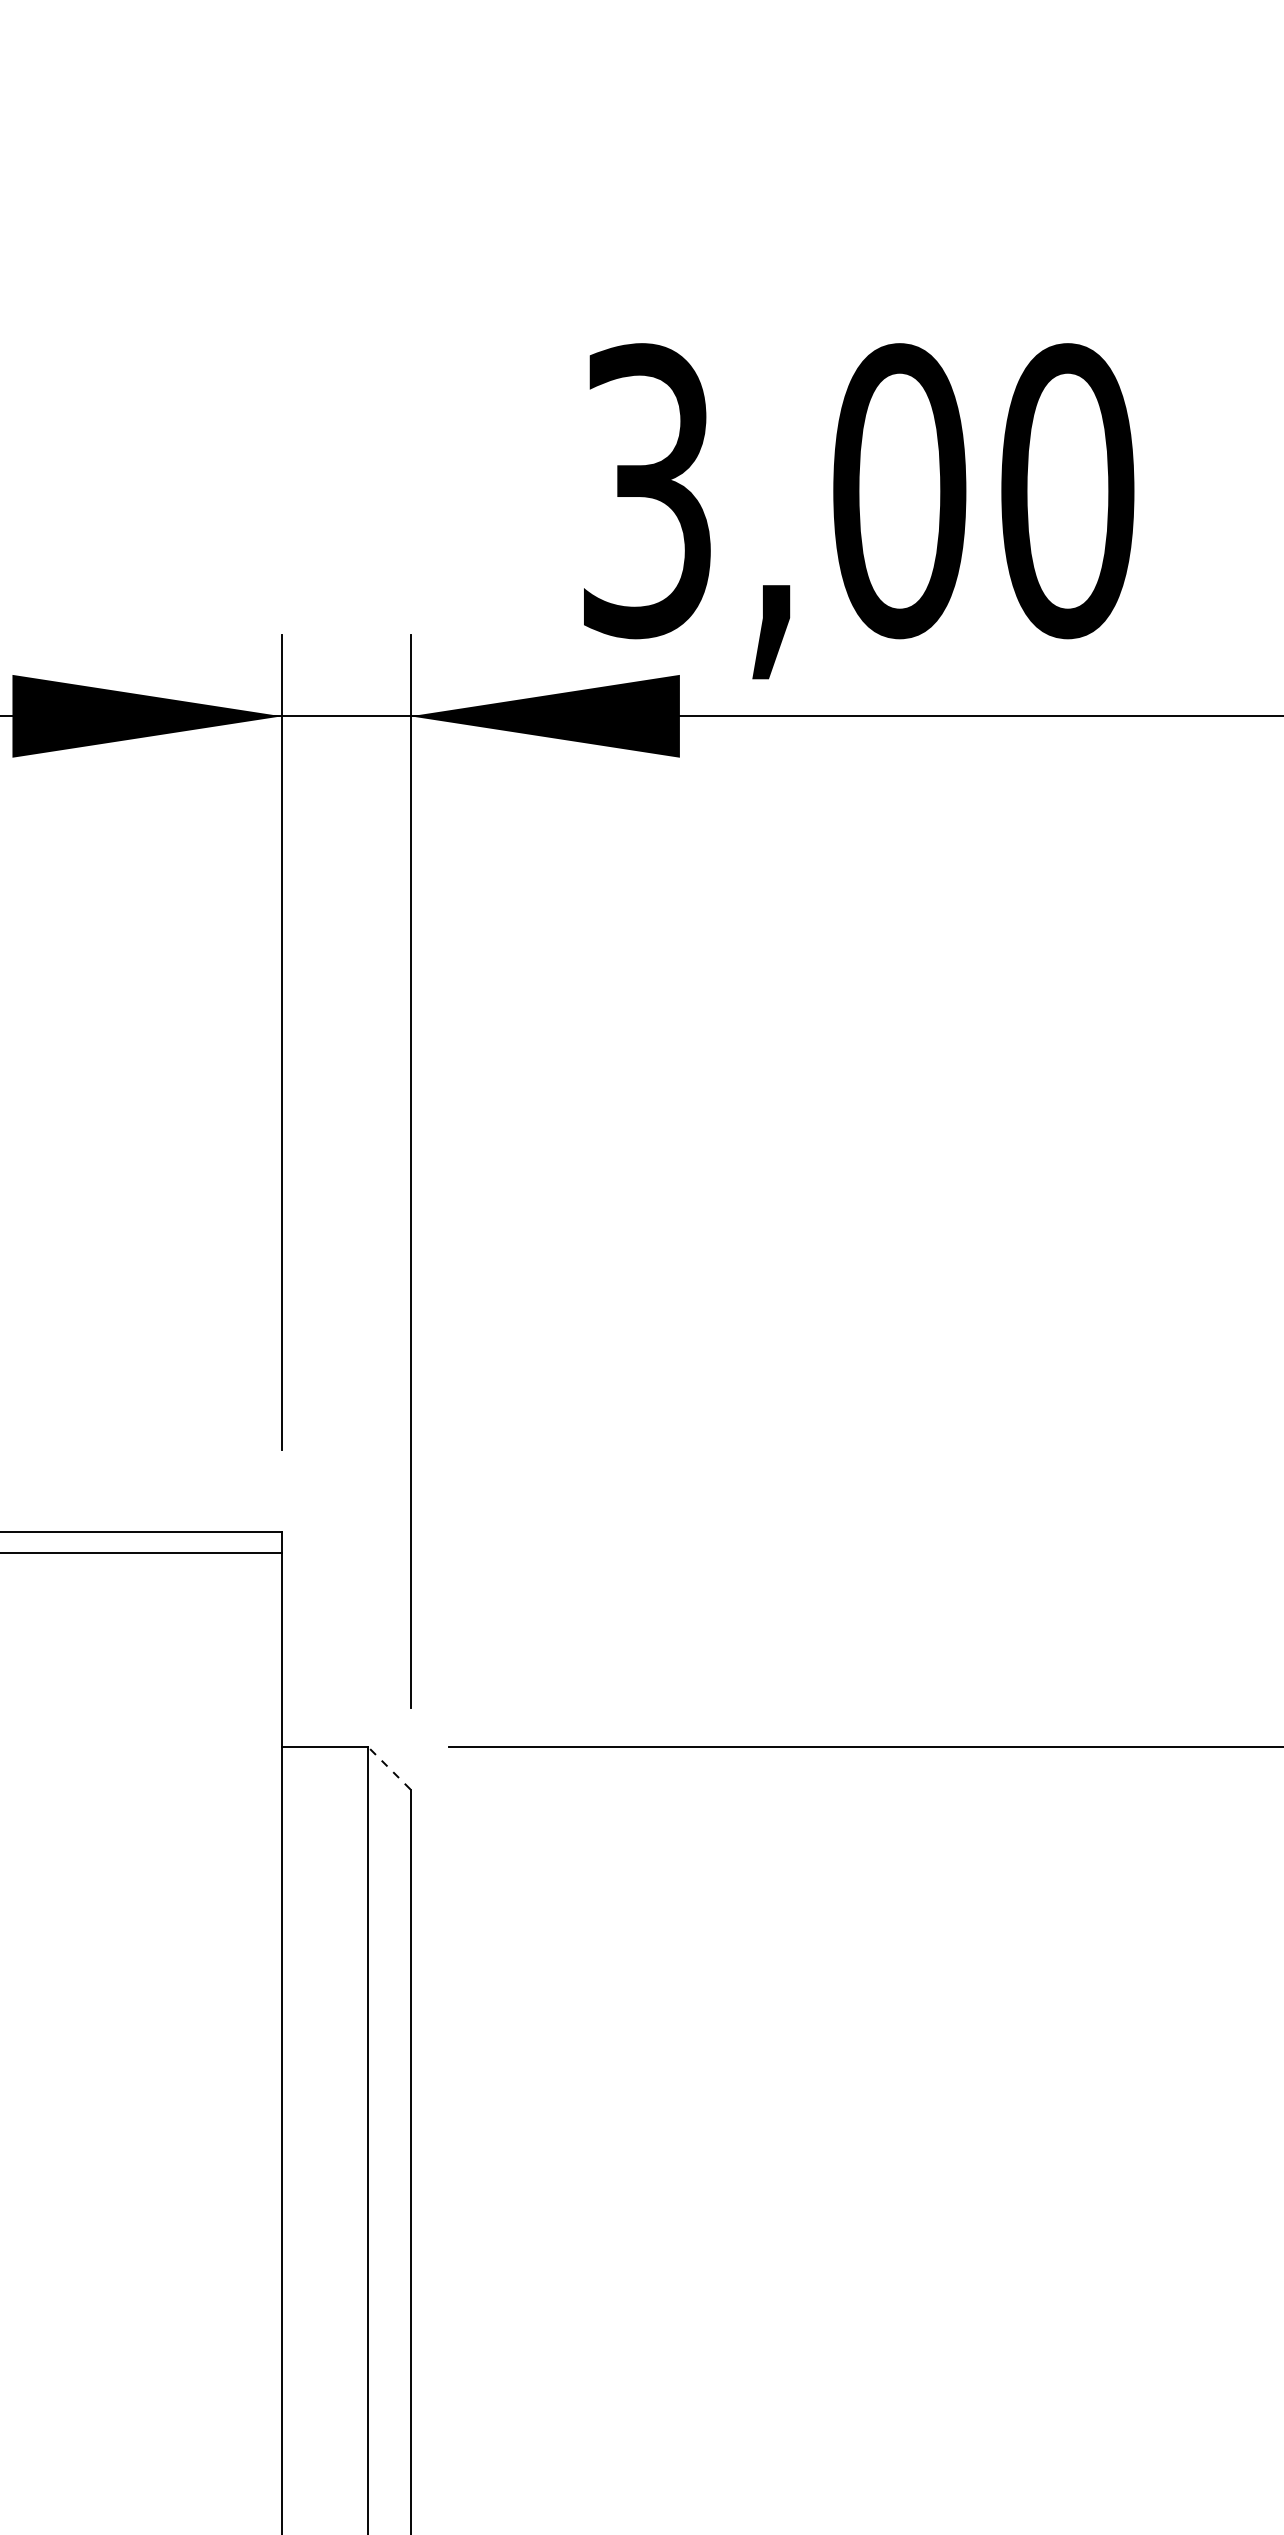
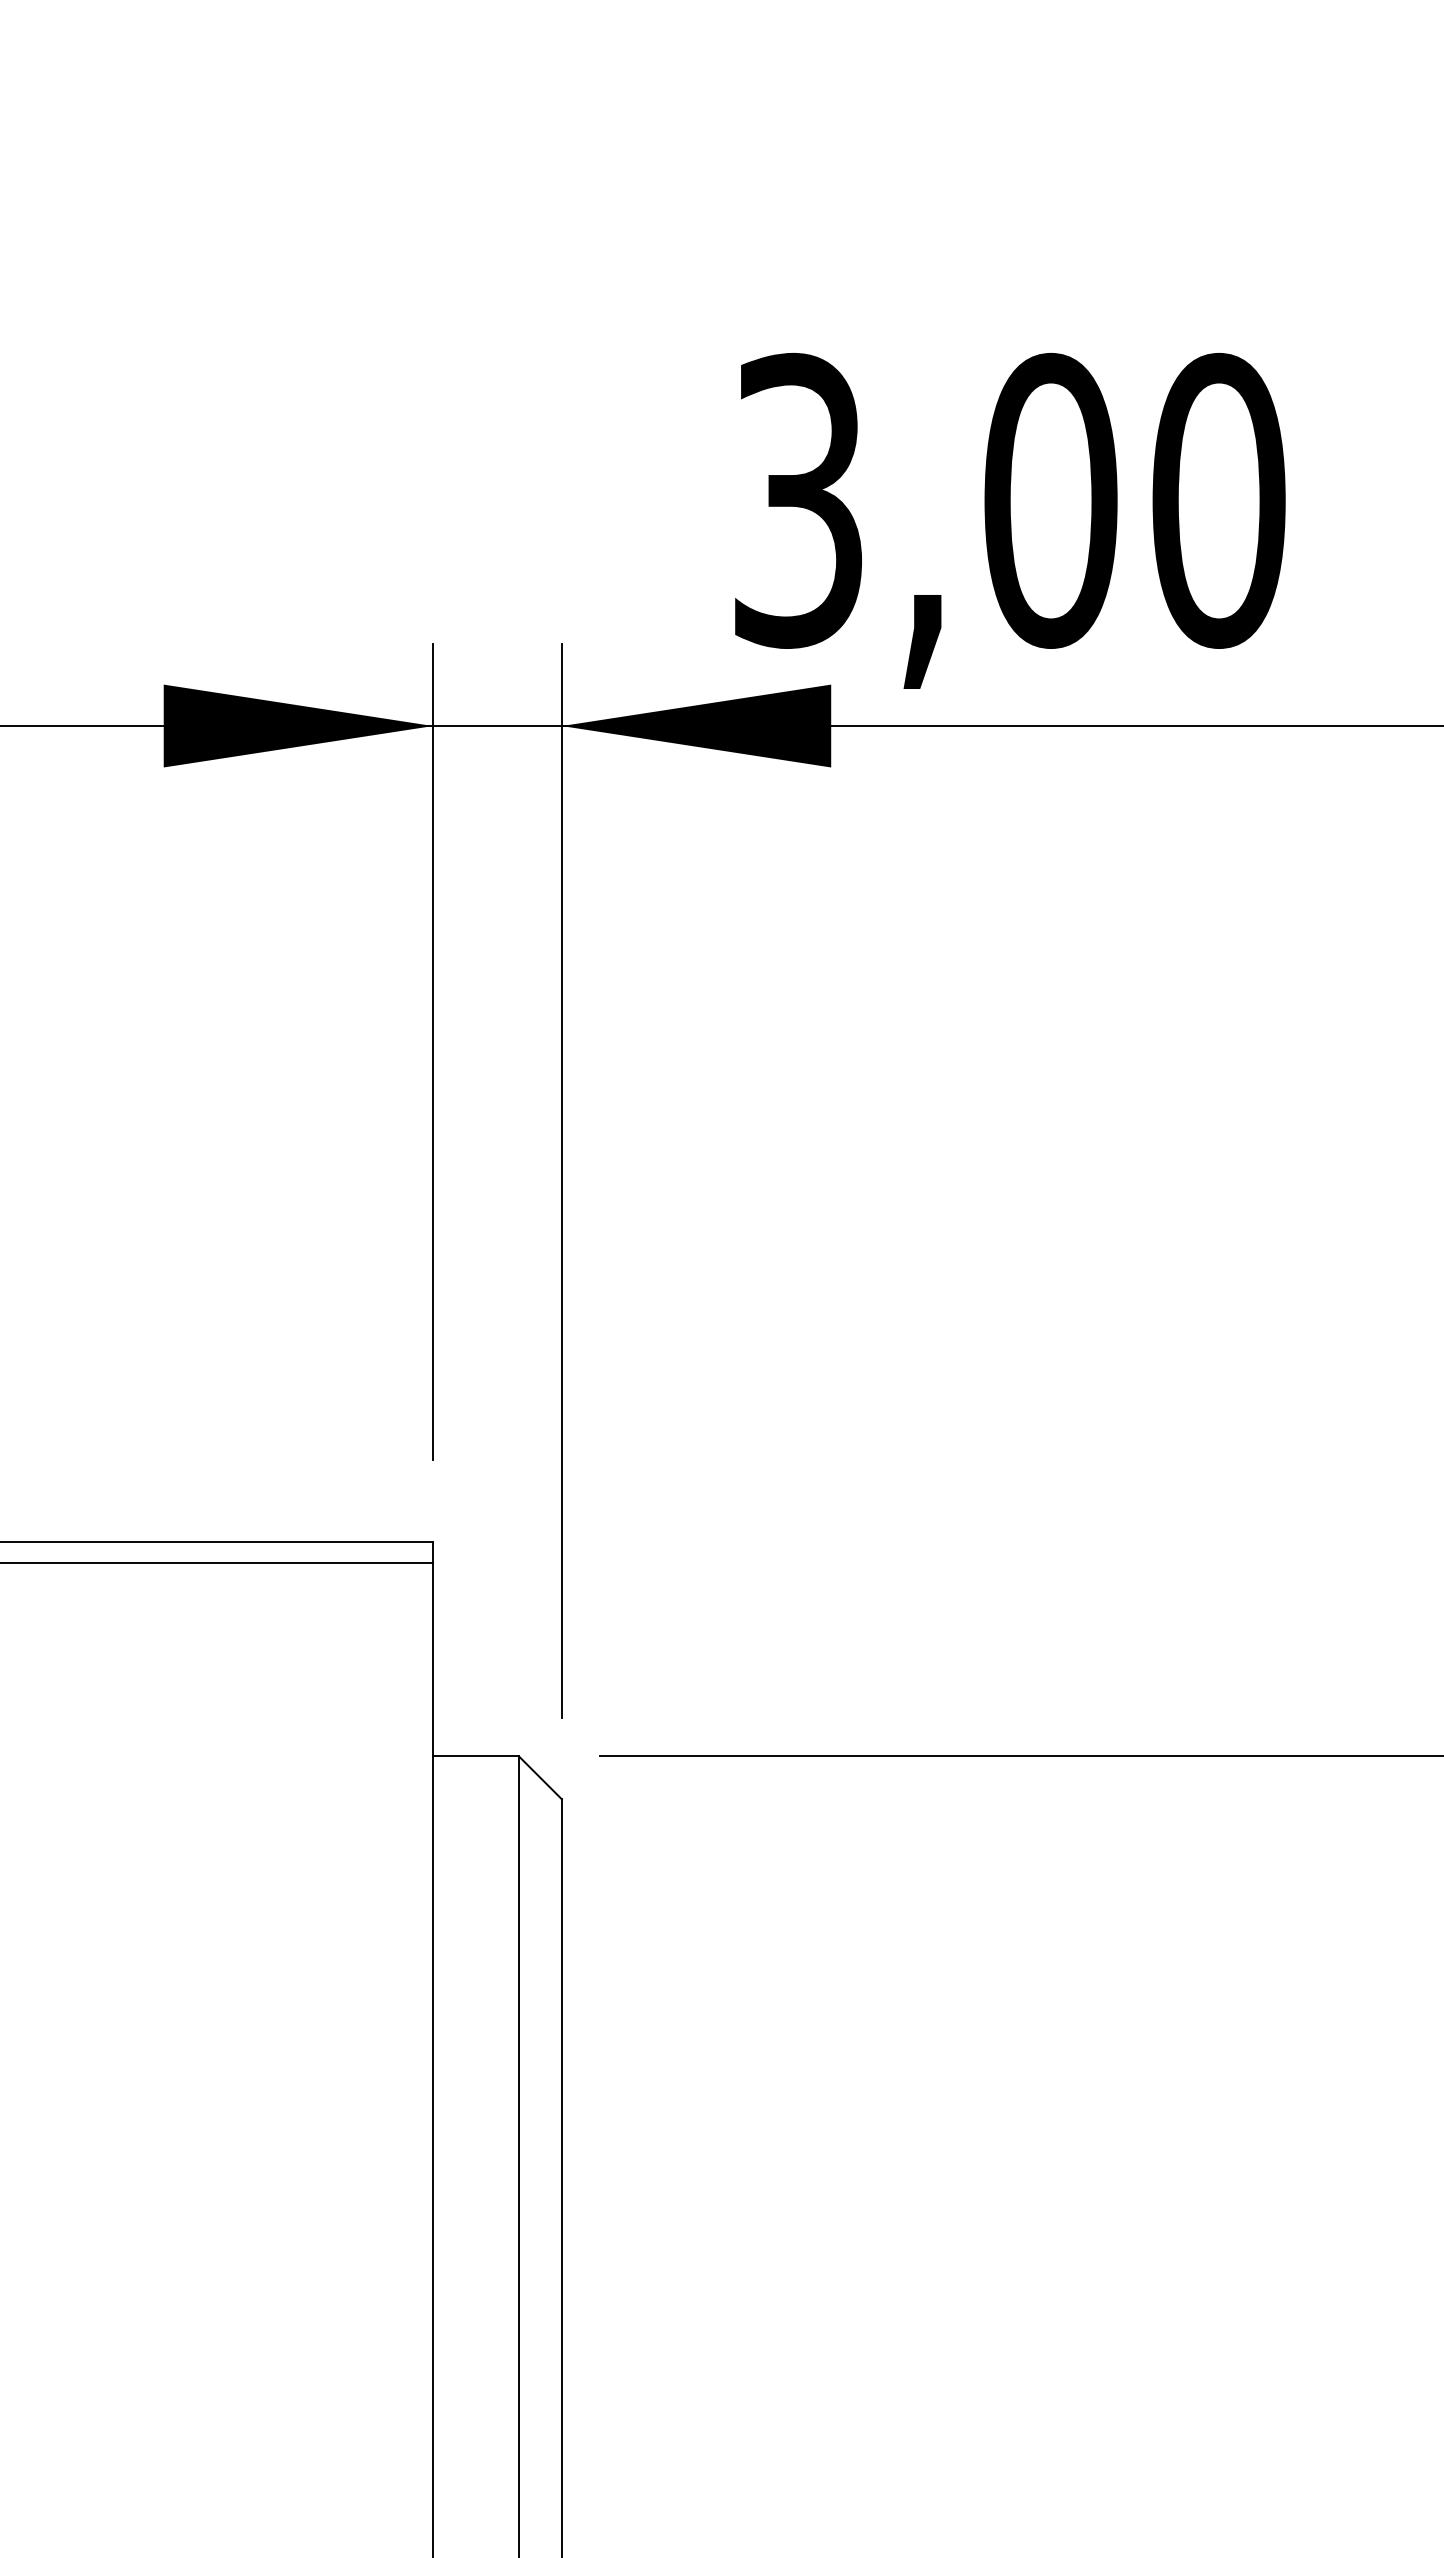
line: (389, 1767) -> (540, 1777), dashed -> solid

